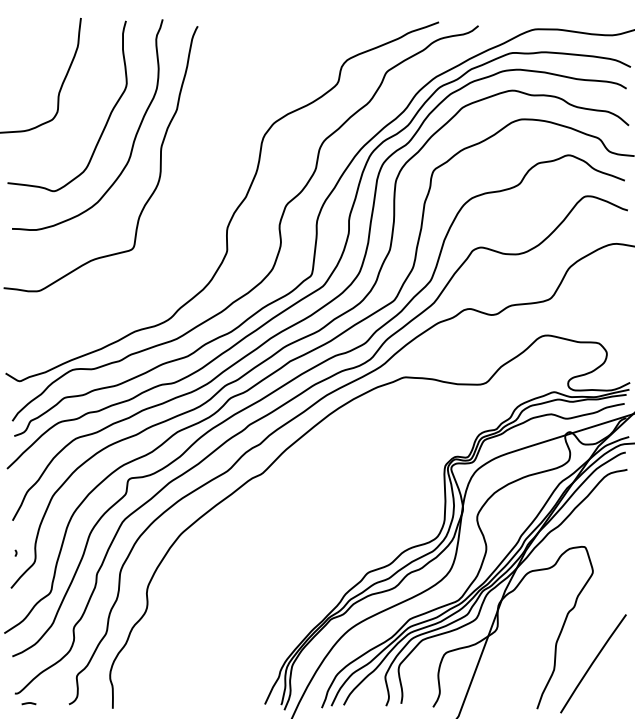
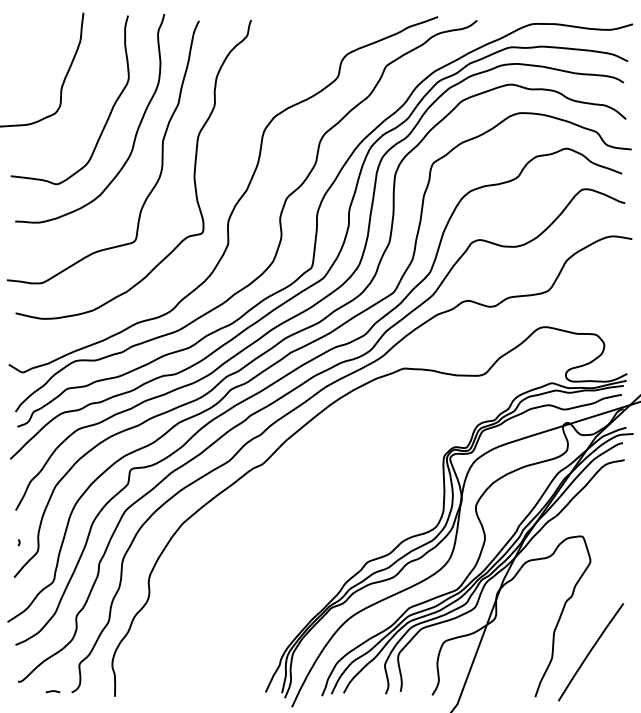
curve: (192, 179) -> (193, 172), added
line: (28, 703) -> (52, 691), moved

